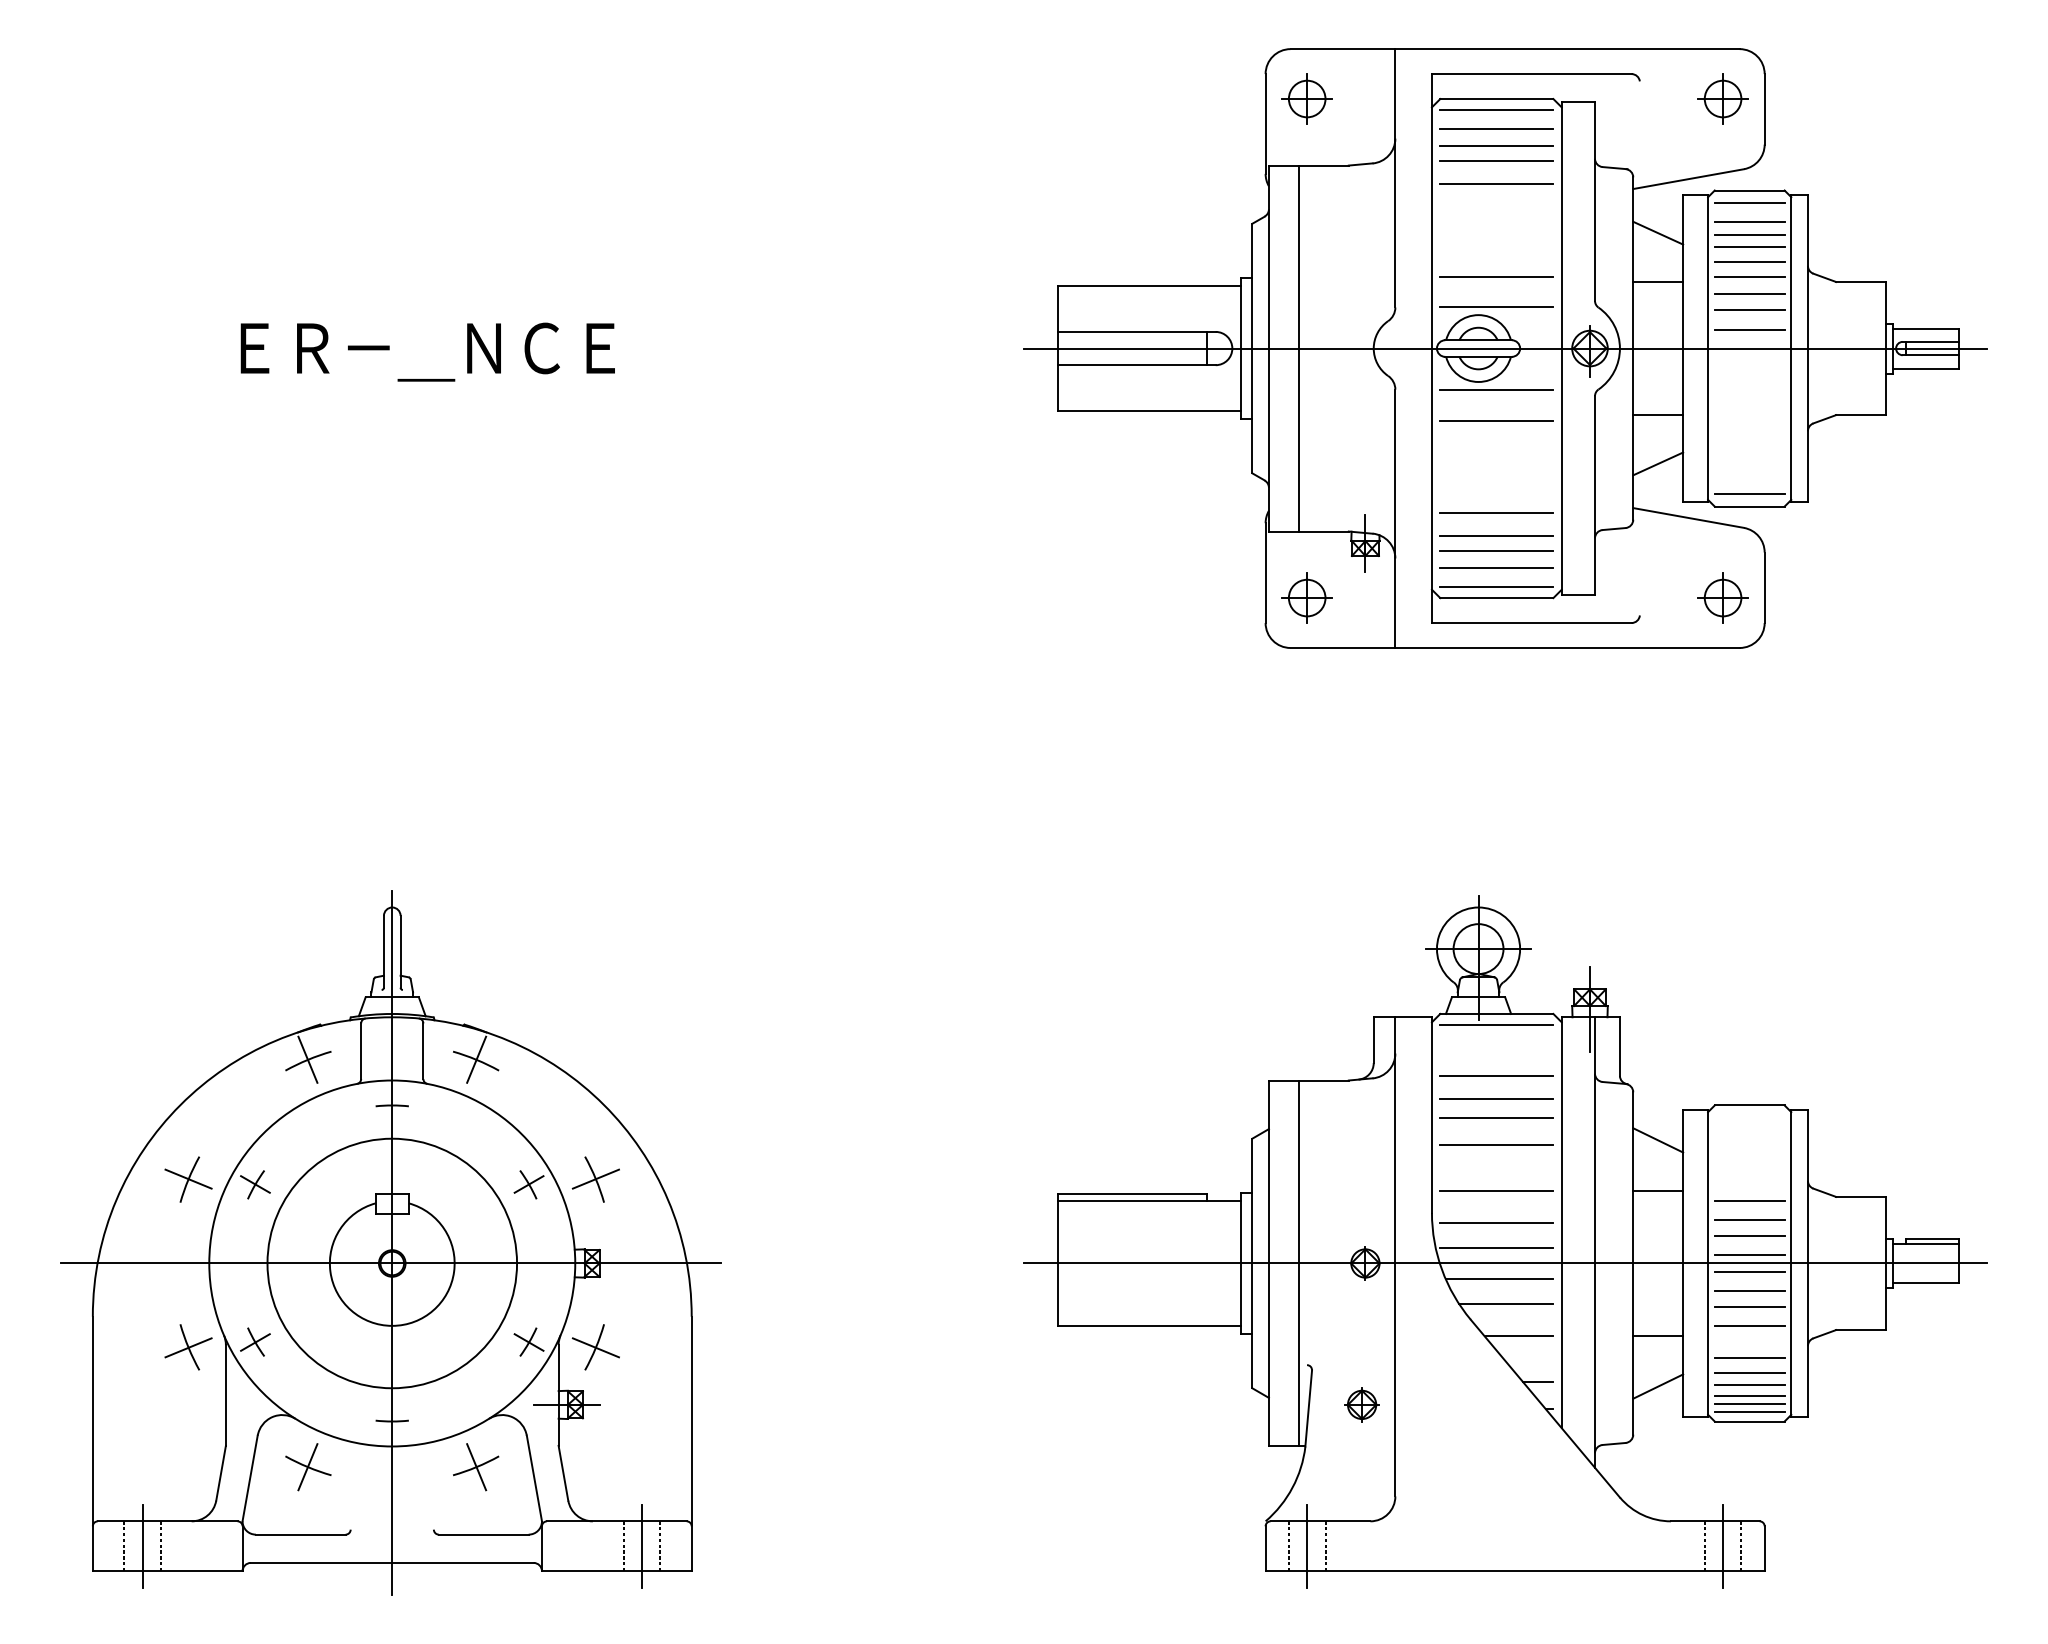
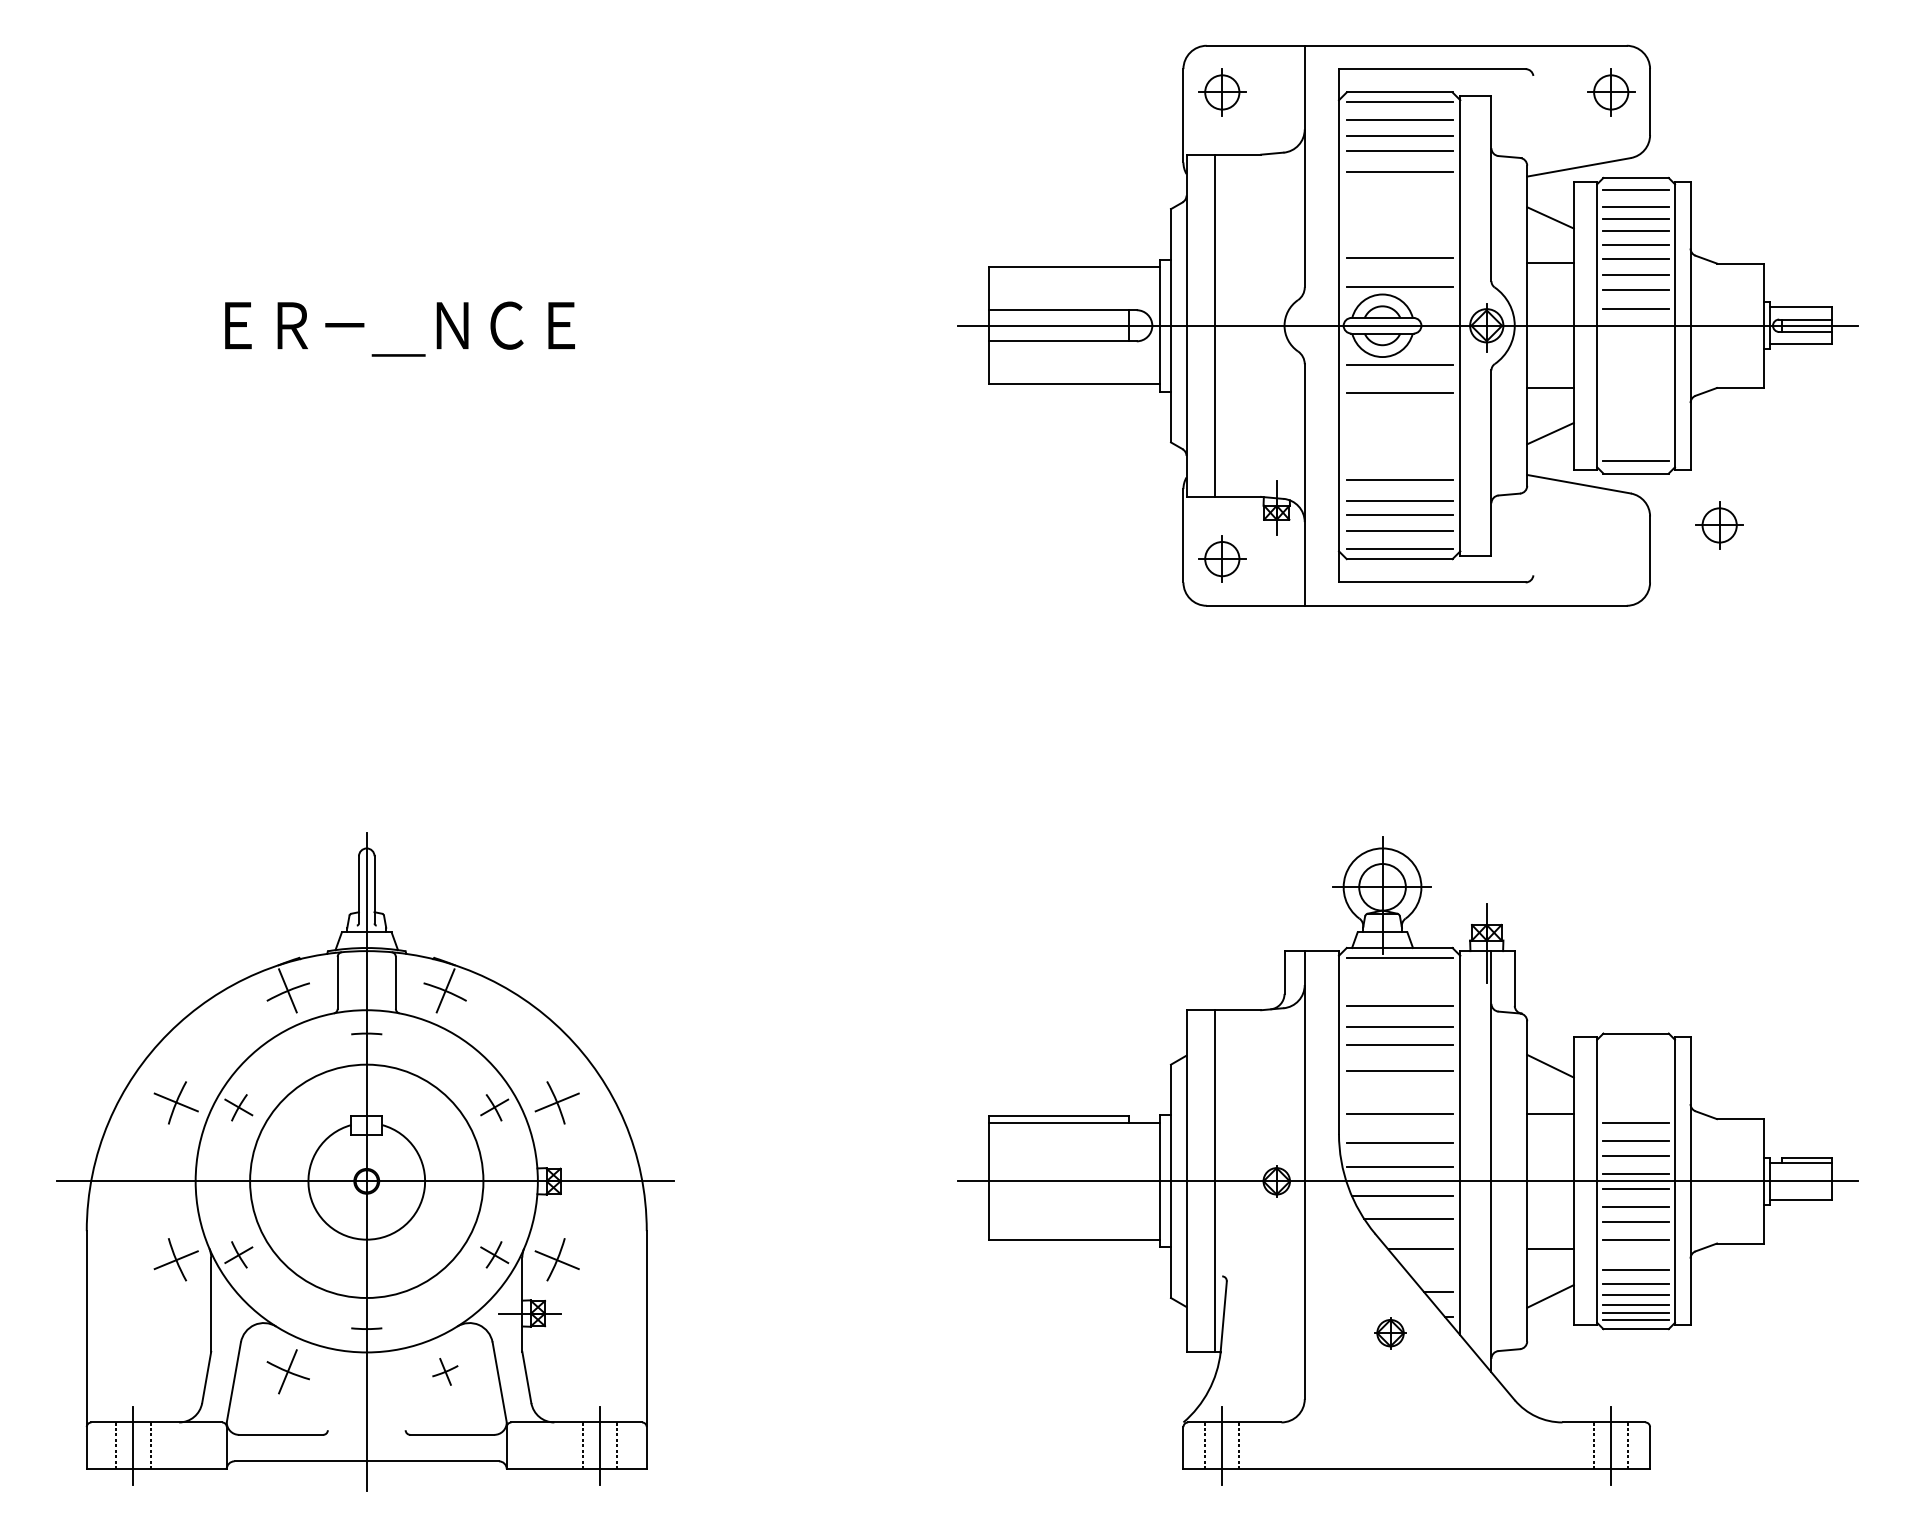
part: (1722, 597) -> (1719, 524), moved
part: (1361, 1404) -> (1389, 1332), moved
part: (476, 1467) -> (445, 1372), size x0.6

